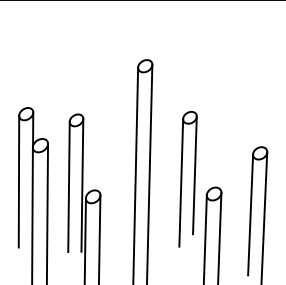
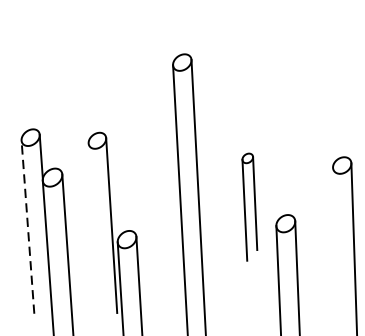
part: (187, 179) -> (249, 207), size x0.6
line: (18, 181) -> (27, 226), solid -> dashed
line: (68, 186) -> (93, 228), removed
line: (250, 214) -> (335, 246), removed

